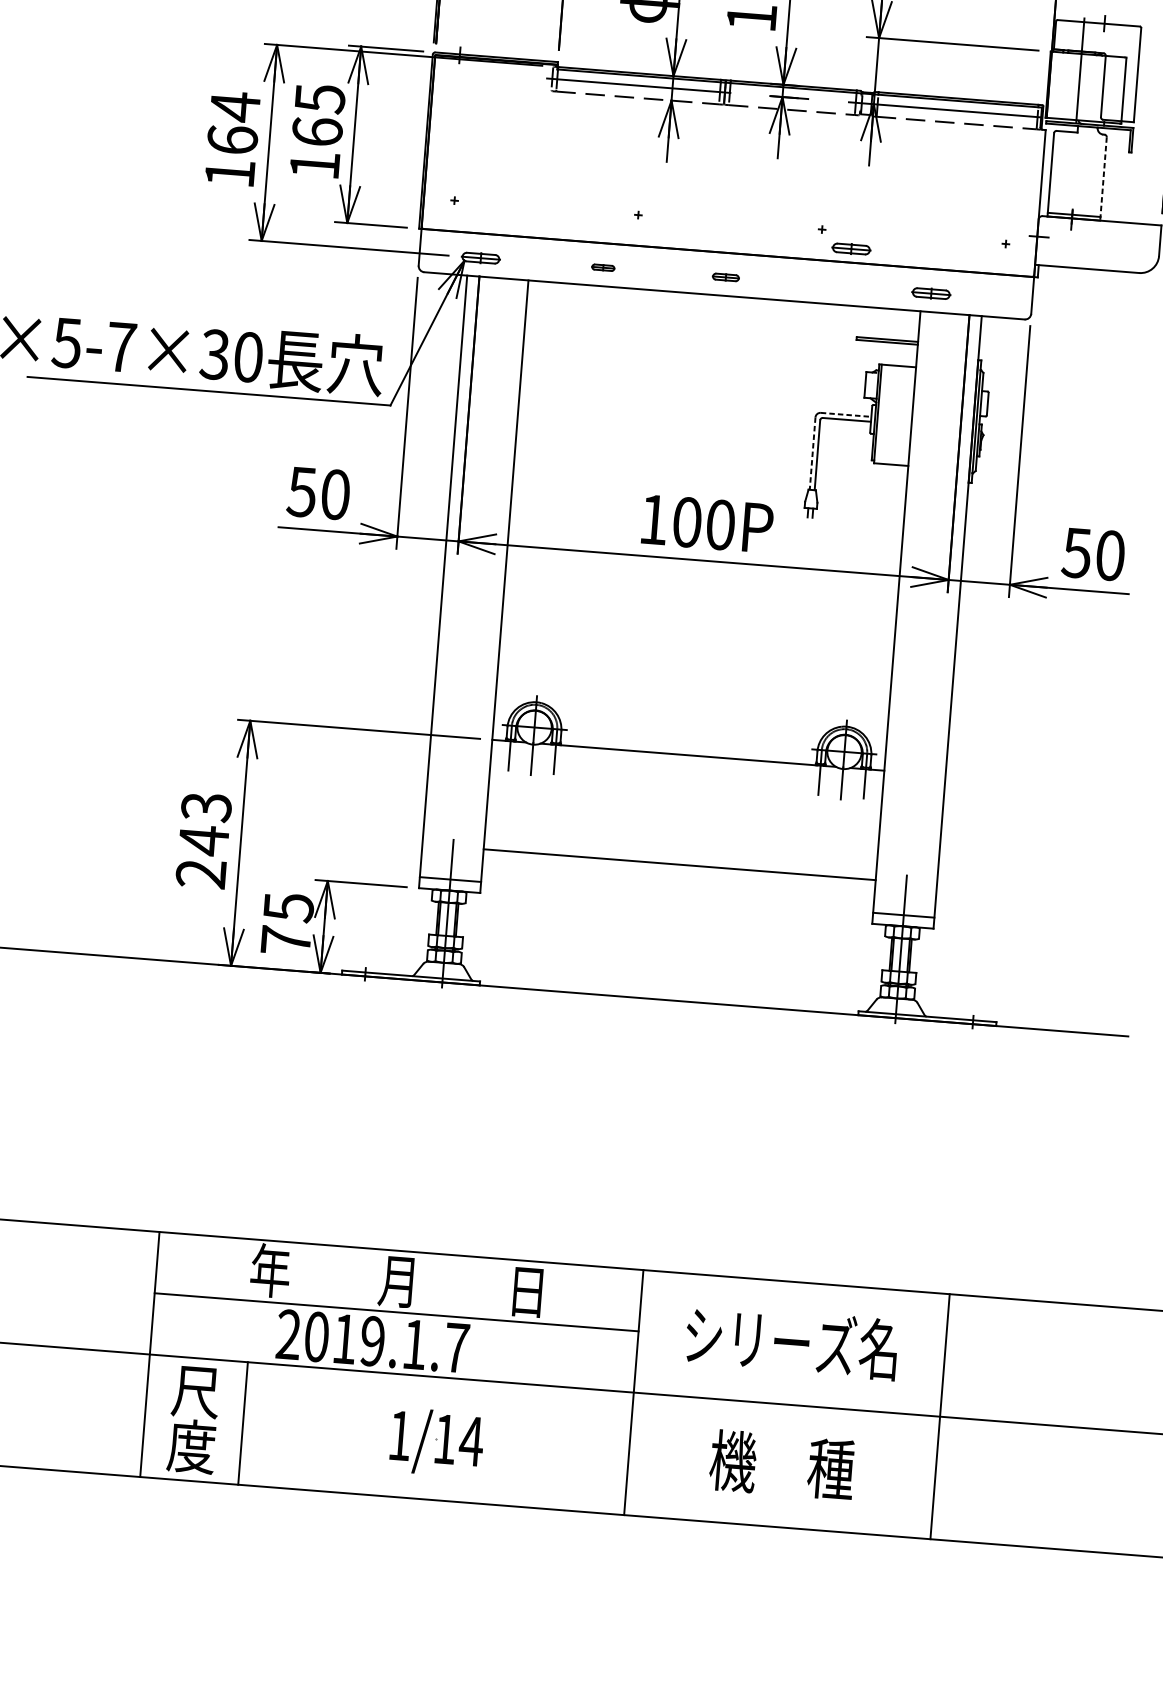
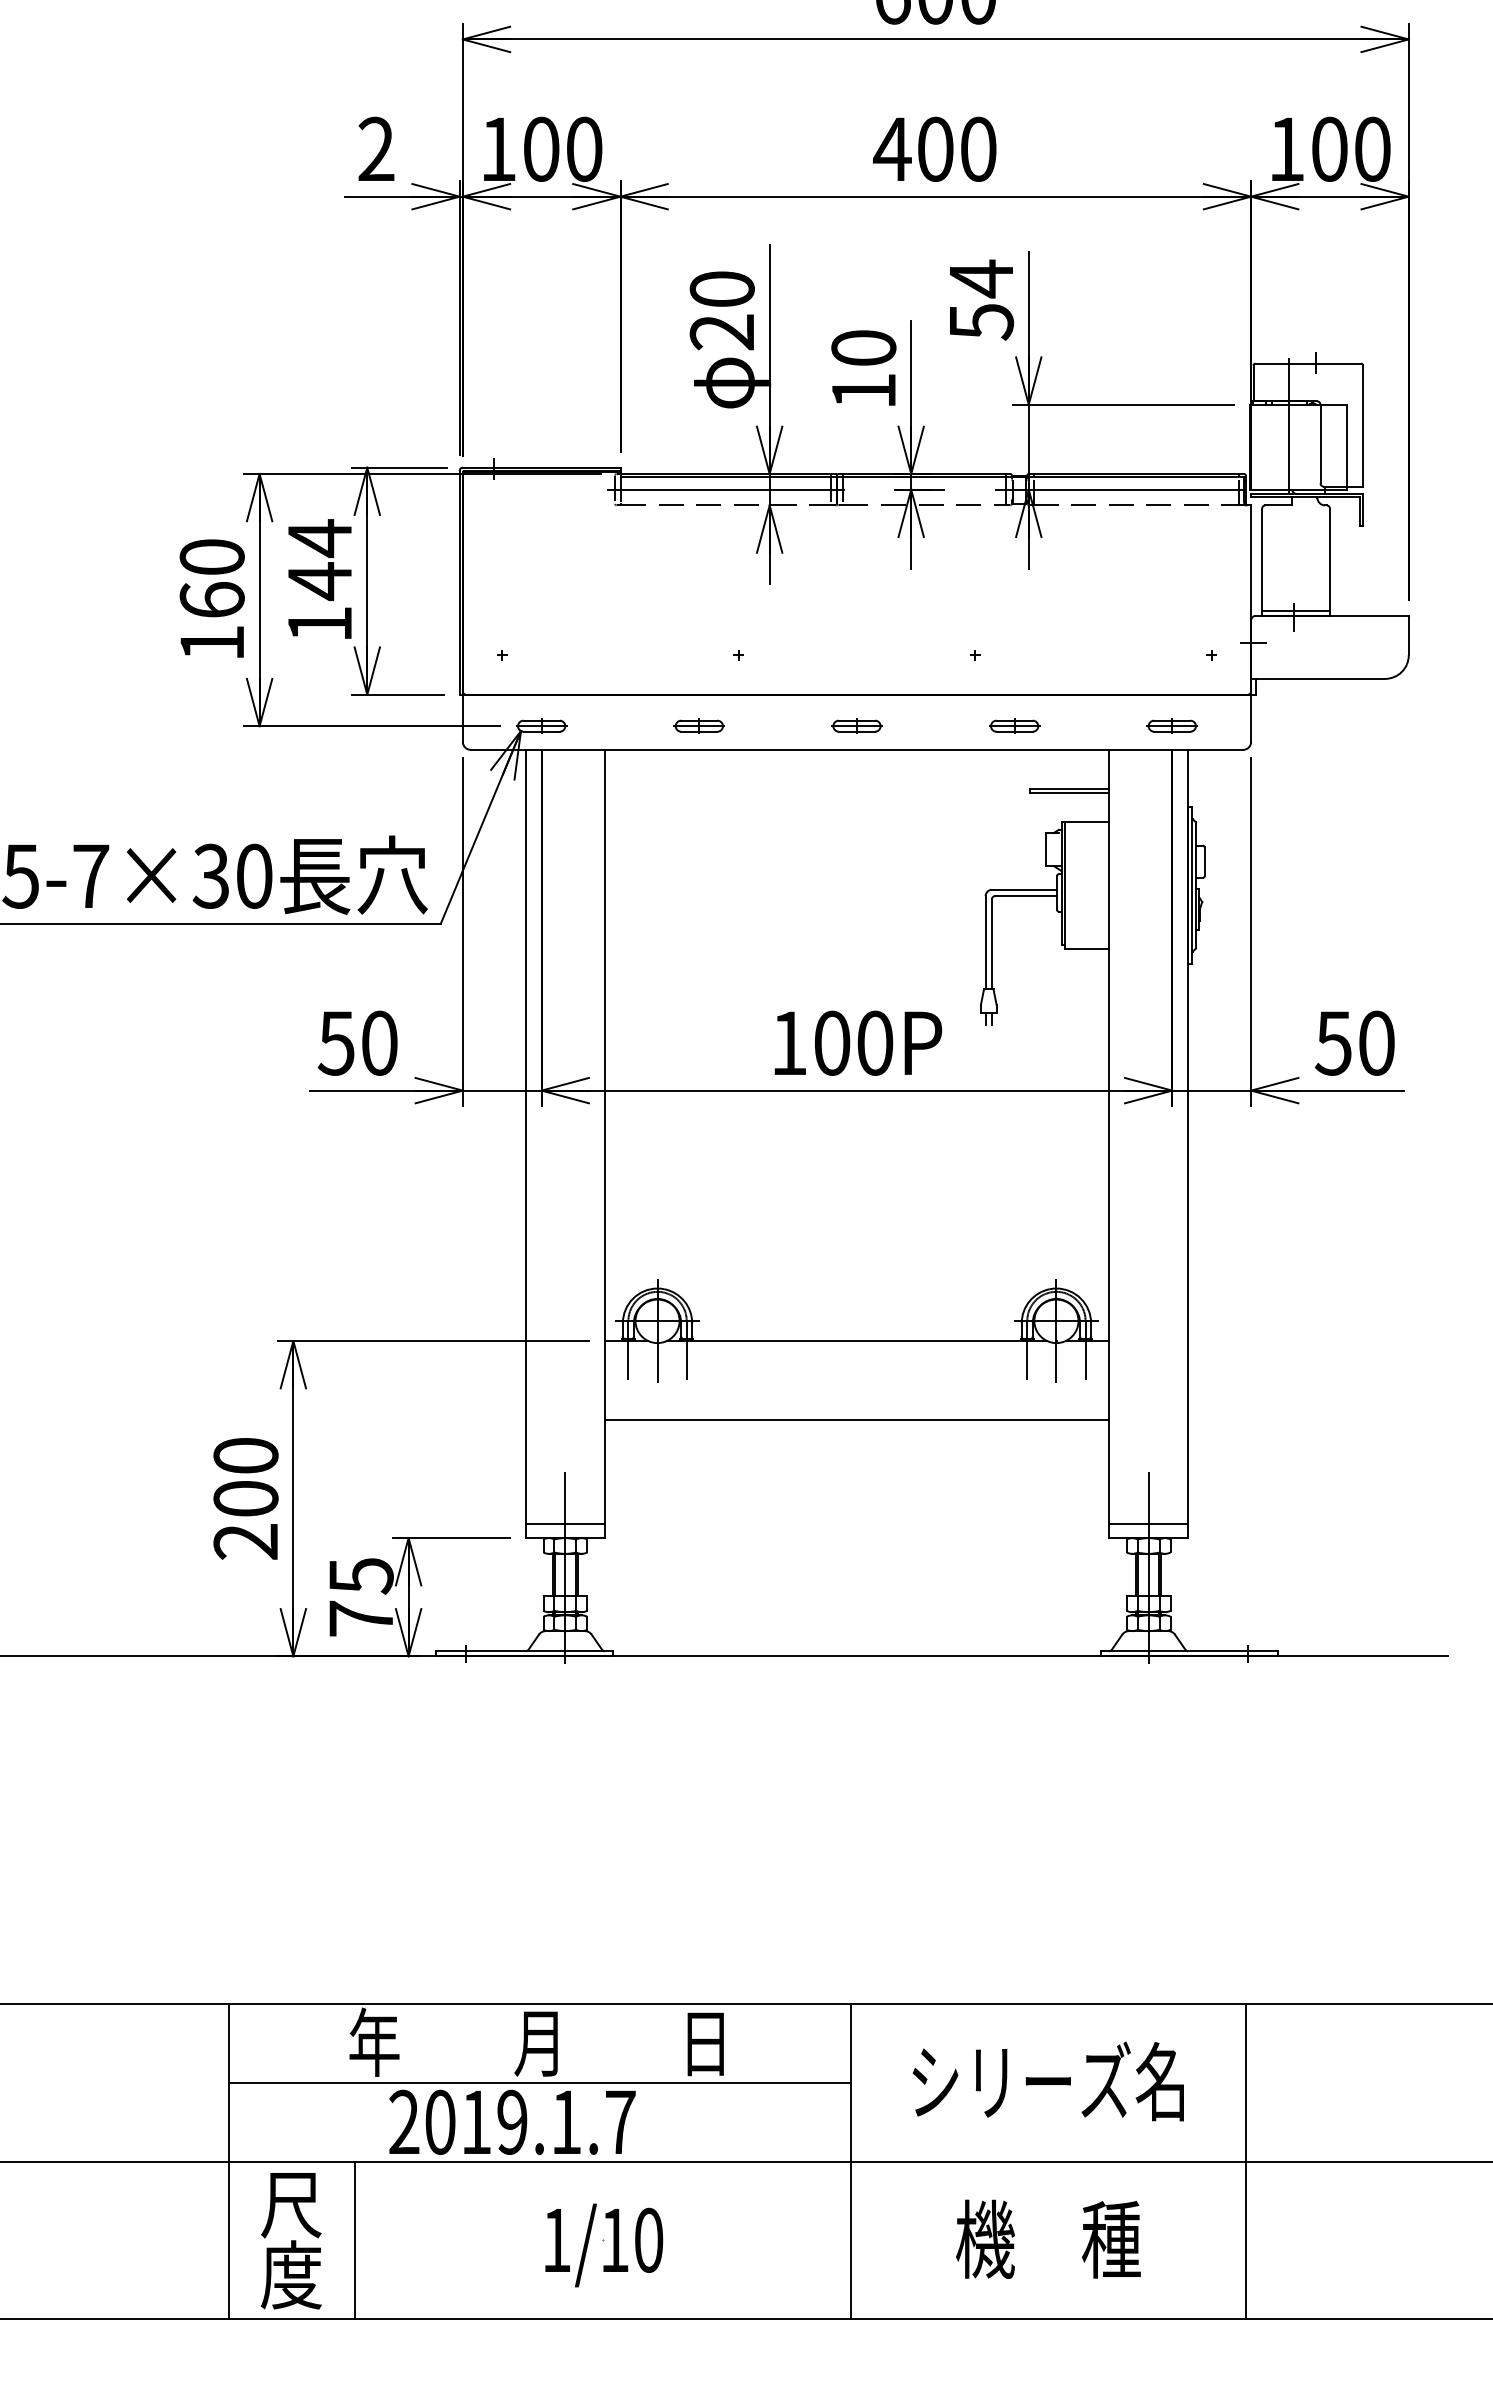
text: (234, 106) -> (211, 557), 164 -> 160
text: (318, 115) -> (319, 560), 165 -> 144
line: (1103, 179) -> (1329, 562), dashed -> solid
part: (851, 248) -> (1014, 725), moved
part: (602, 267) -> (698, 725), size x1.67
part: (725, 276) -> (856, 725), size x1.43
part: (930, 293) -> (1171, 725), moved
line: (846, 414) -> (1024, 889), dashed -> solid
line: (812, 453) -> (985, 942), dashed -> solid
text: (204, 824) -> (245, 1478), 243 -> 200
line: (679, 864) -> (856, 1419), moved
text: (471, 1440) -> (648, 2239), 1/14 -> 1/10

